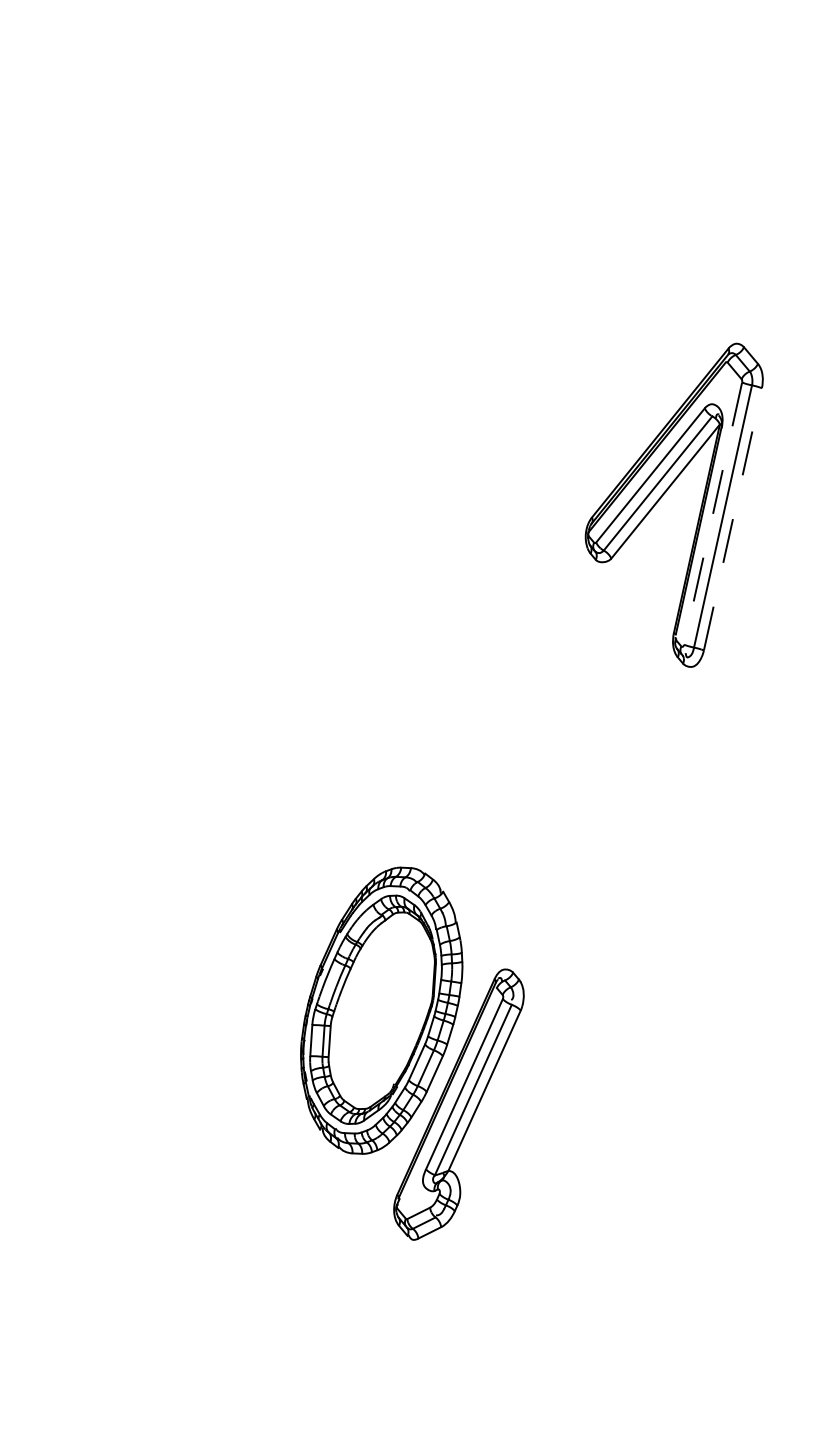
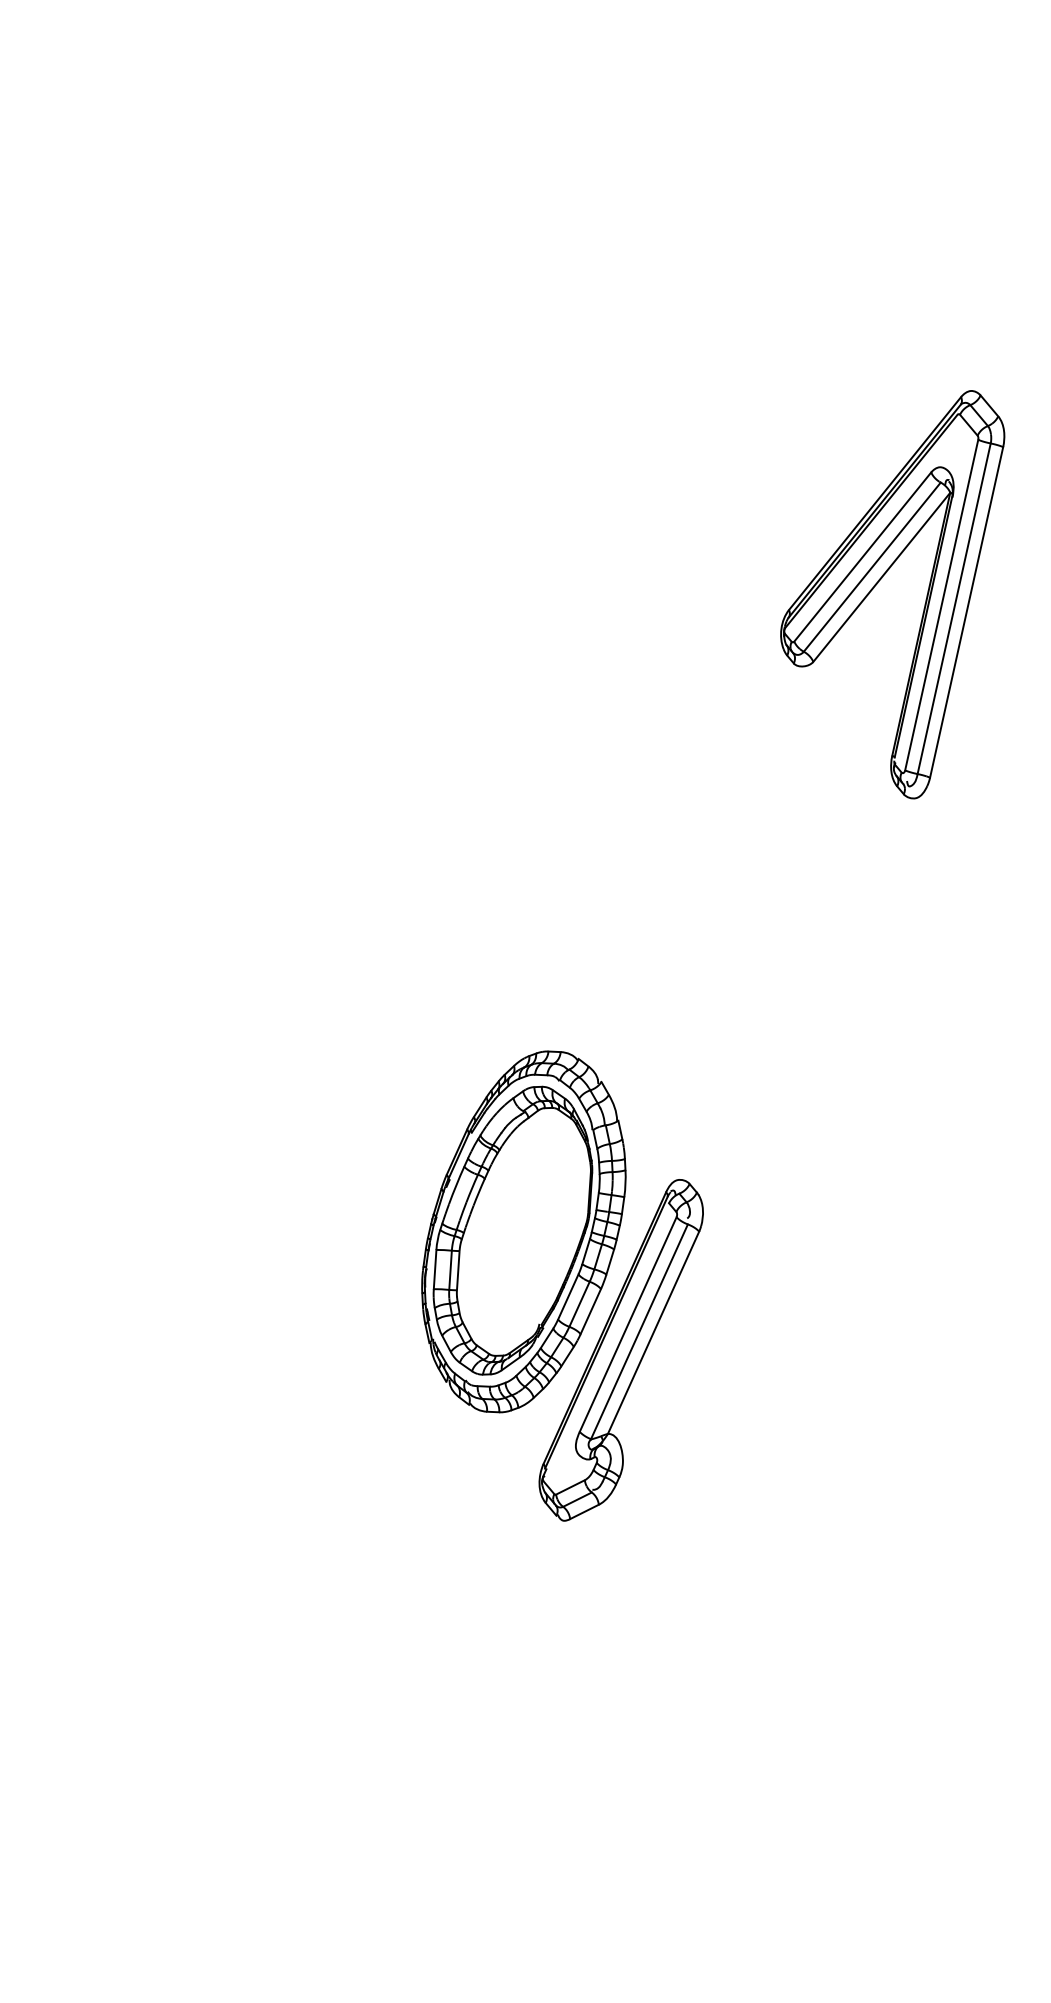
line: (712, 513) -> (941, 605), dashed -> solid
line: (732, 518) -> (966, 611), dashed -> solid

